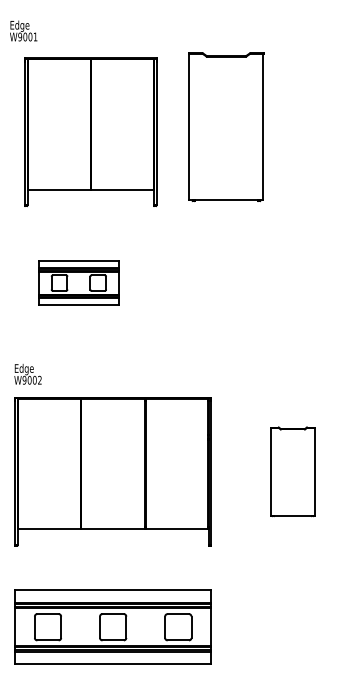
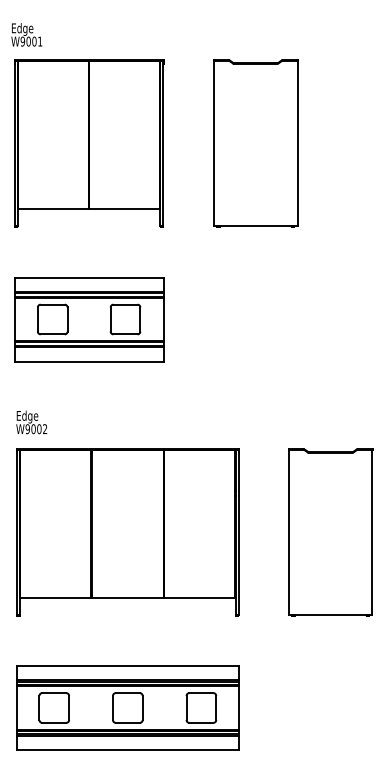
part: (90, 131) -> (88, 142), moved
part: (78, 282) -> (88, 318), size x1.67
part: (292, 471) -> (330, 532), size x1.67

